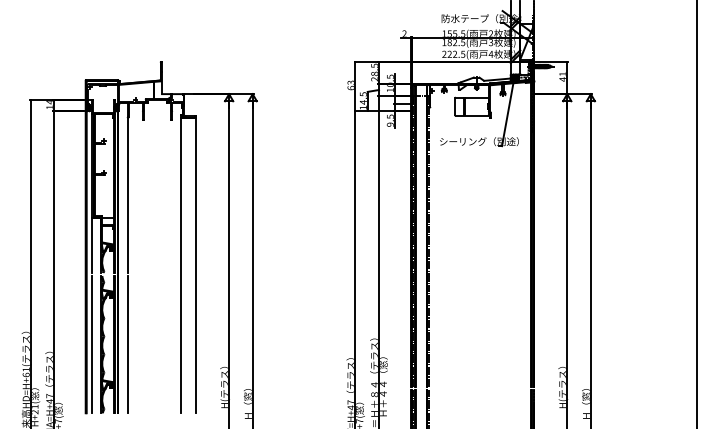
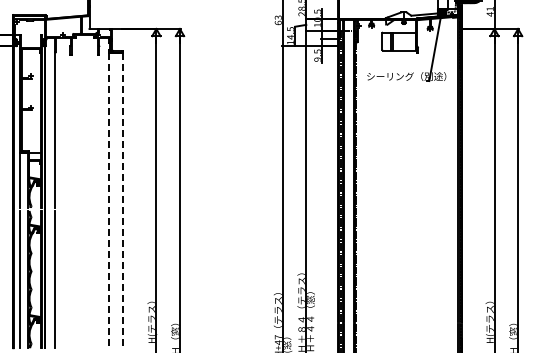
line: (181, 265) -> (108, 200), solid -> dashed
line: (196, 265) -> (123, 200), solid -> dashed

